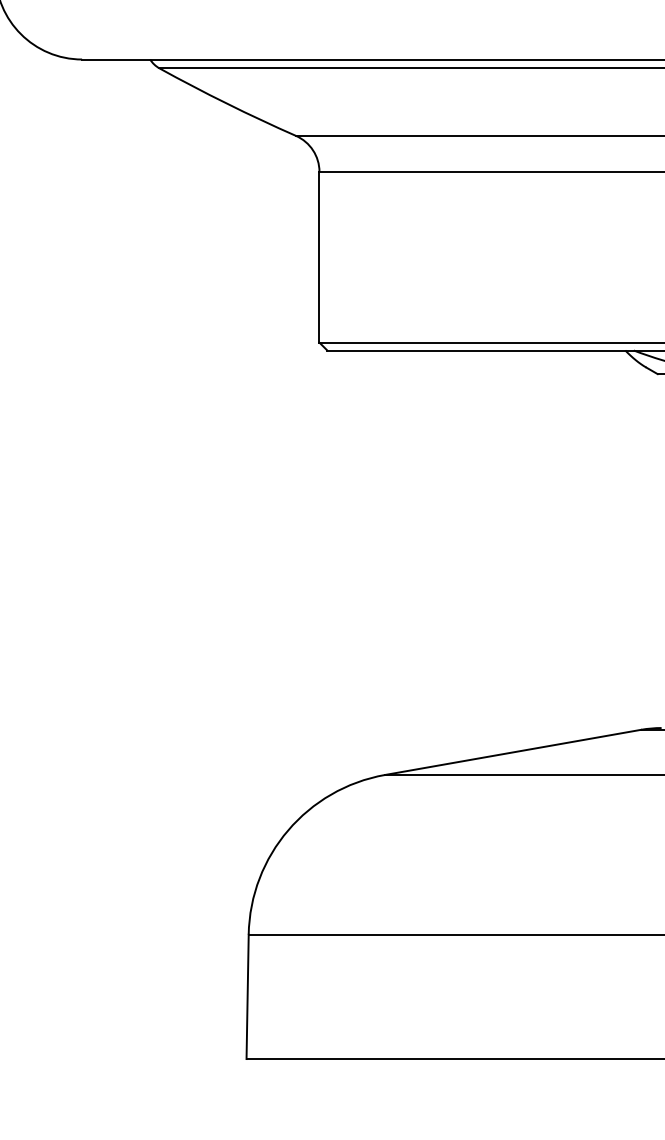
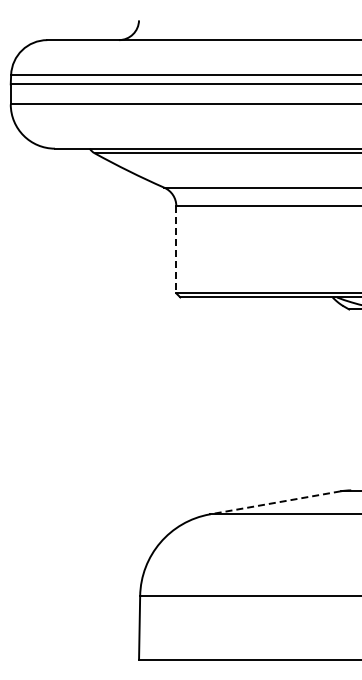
line: (319, 256) -> (176, 249), solid -> dashed
line: (511, 751) -> (274, 502), solid -> dashed

